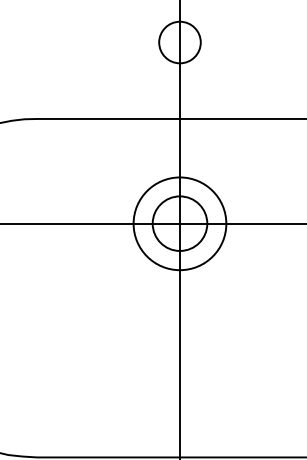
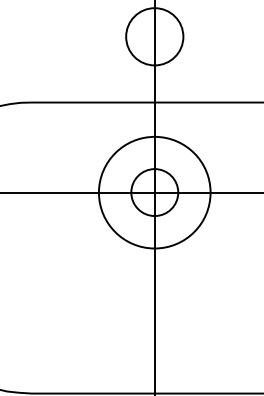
circle: (179, 42) -> (154, 36), size x1.6
circle: (179, 223) -> (154, 192), size x1.4

